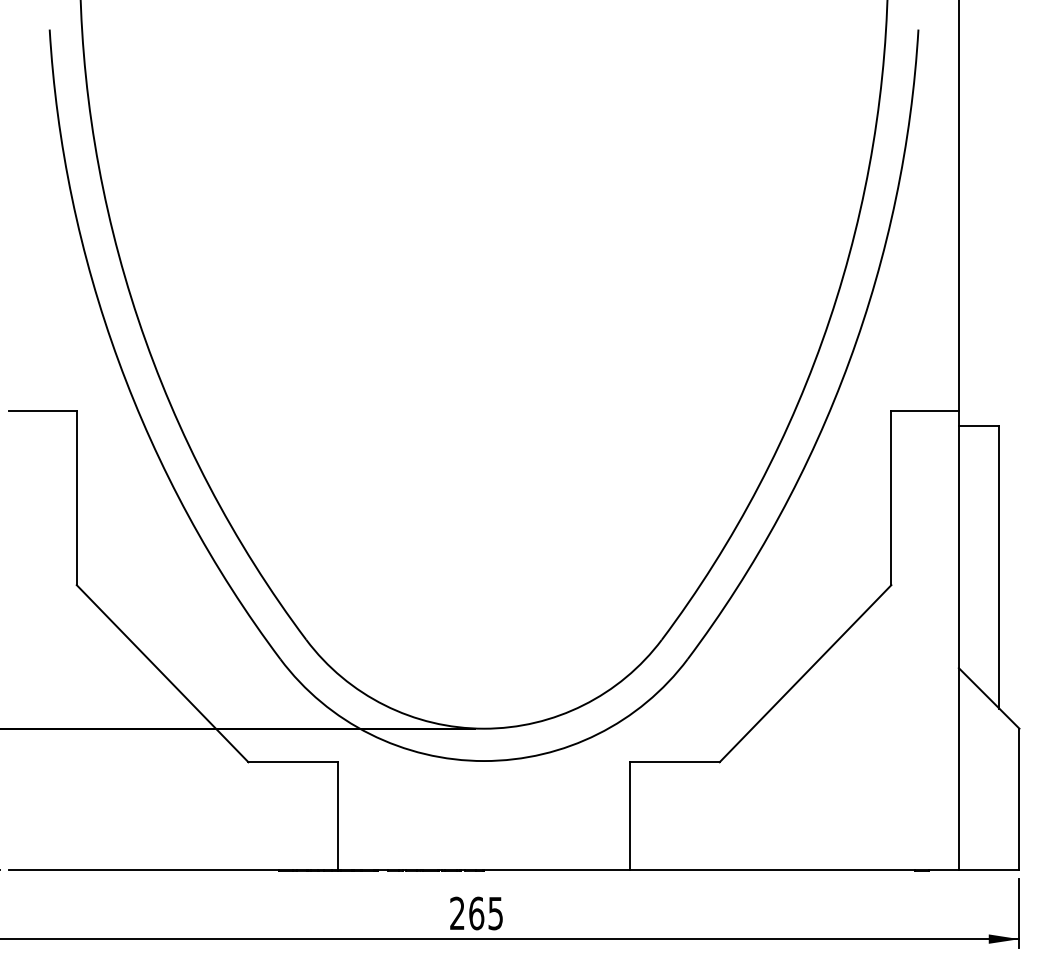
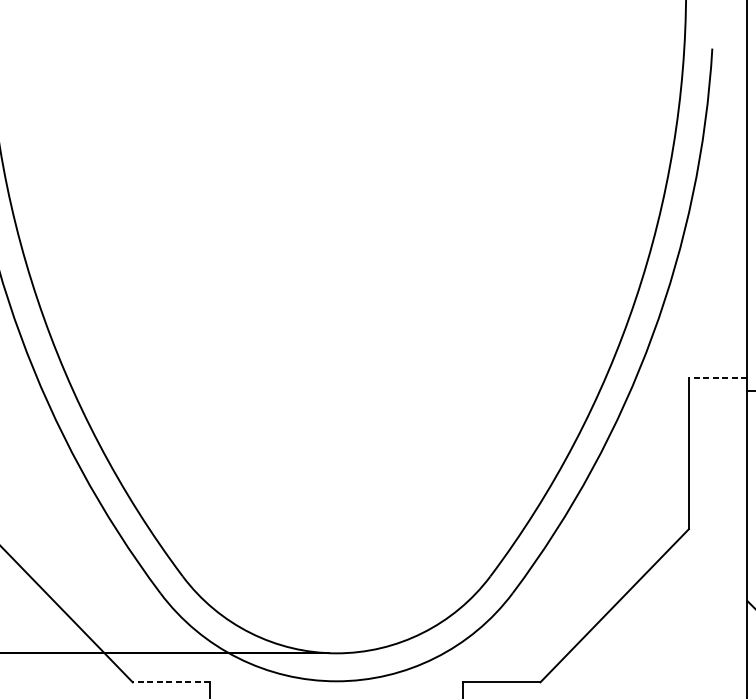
line: (925, 410) -> (718, 378), solid -> dashed
line: (293, 762) -> (171, 682), solid -> dashed

